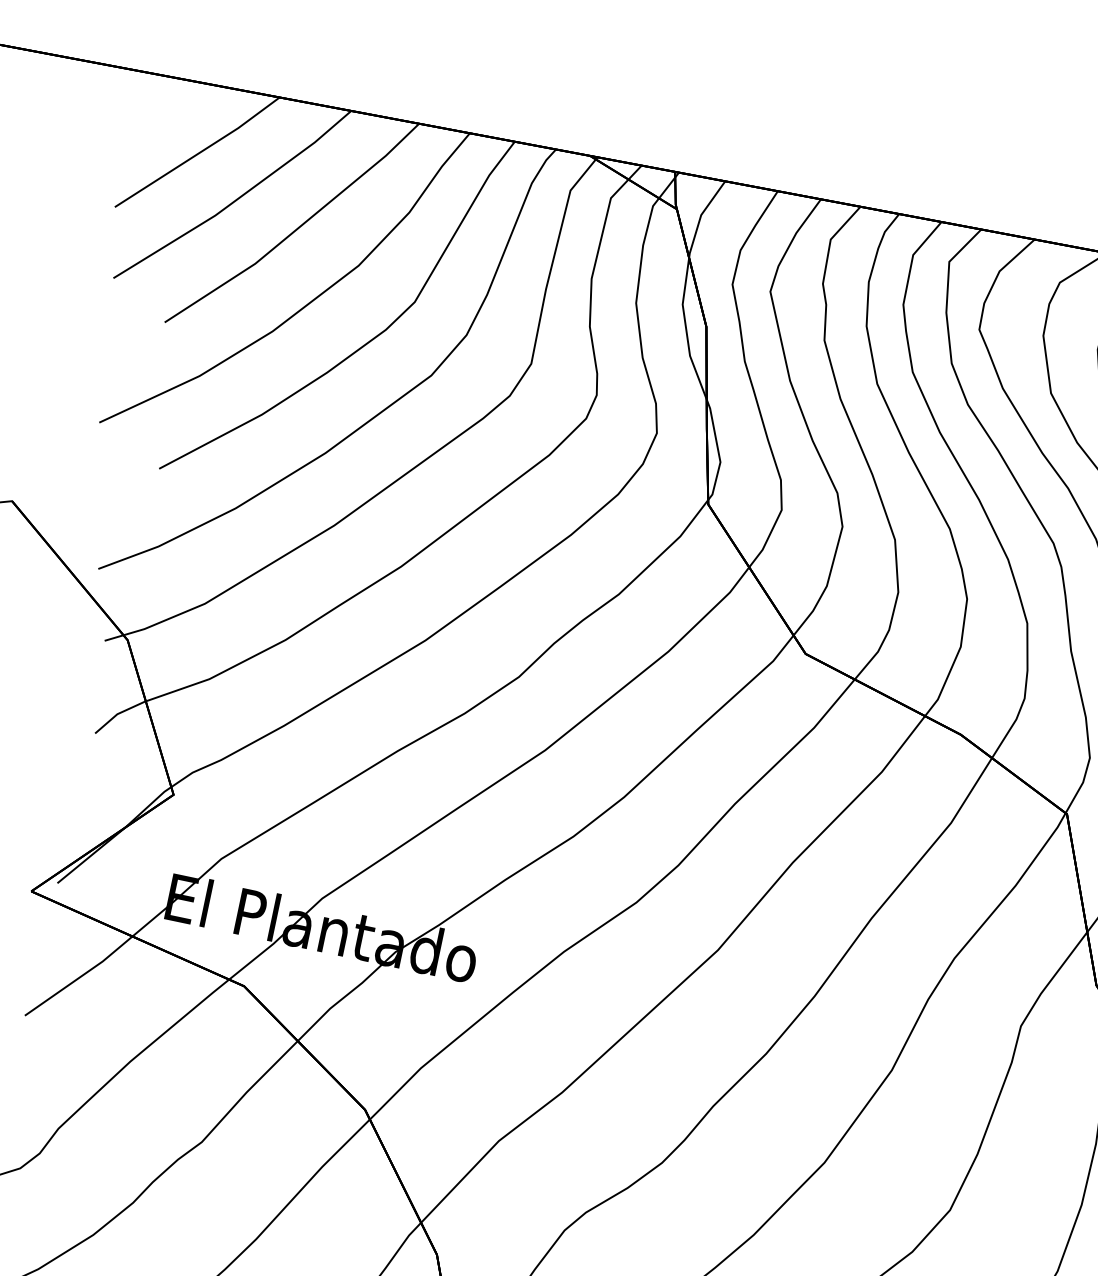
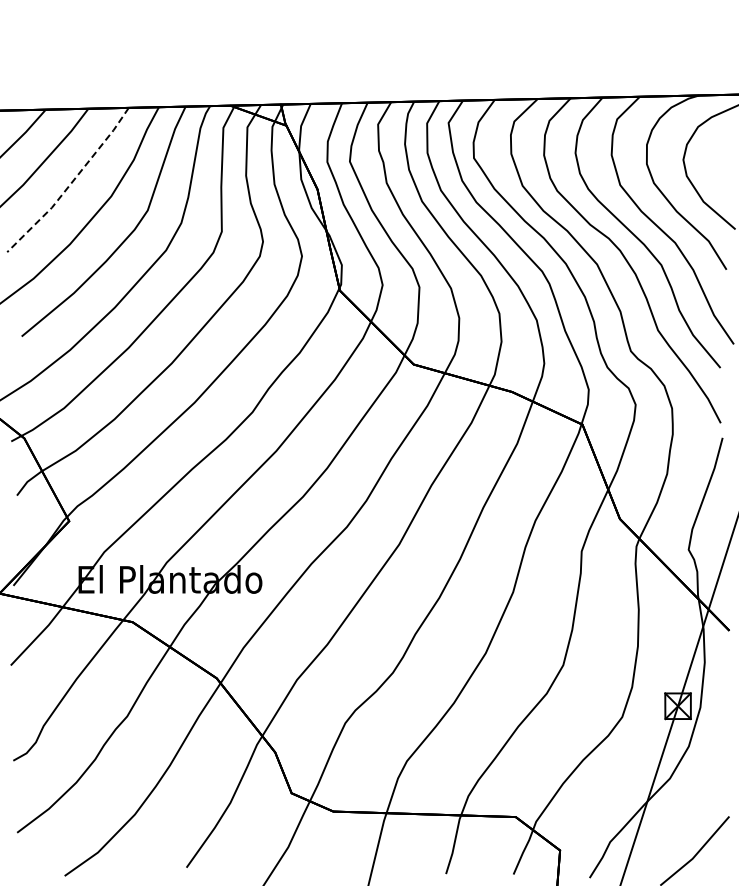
line: (296, 228) -> (71, 182), solid -> dashed

